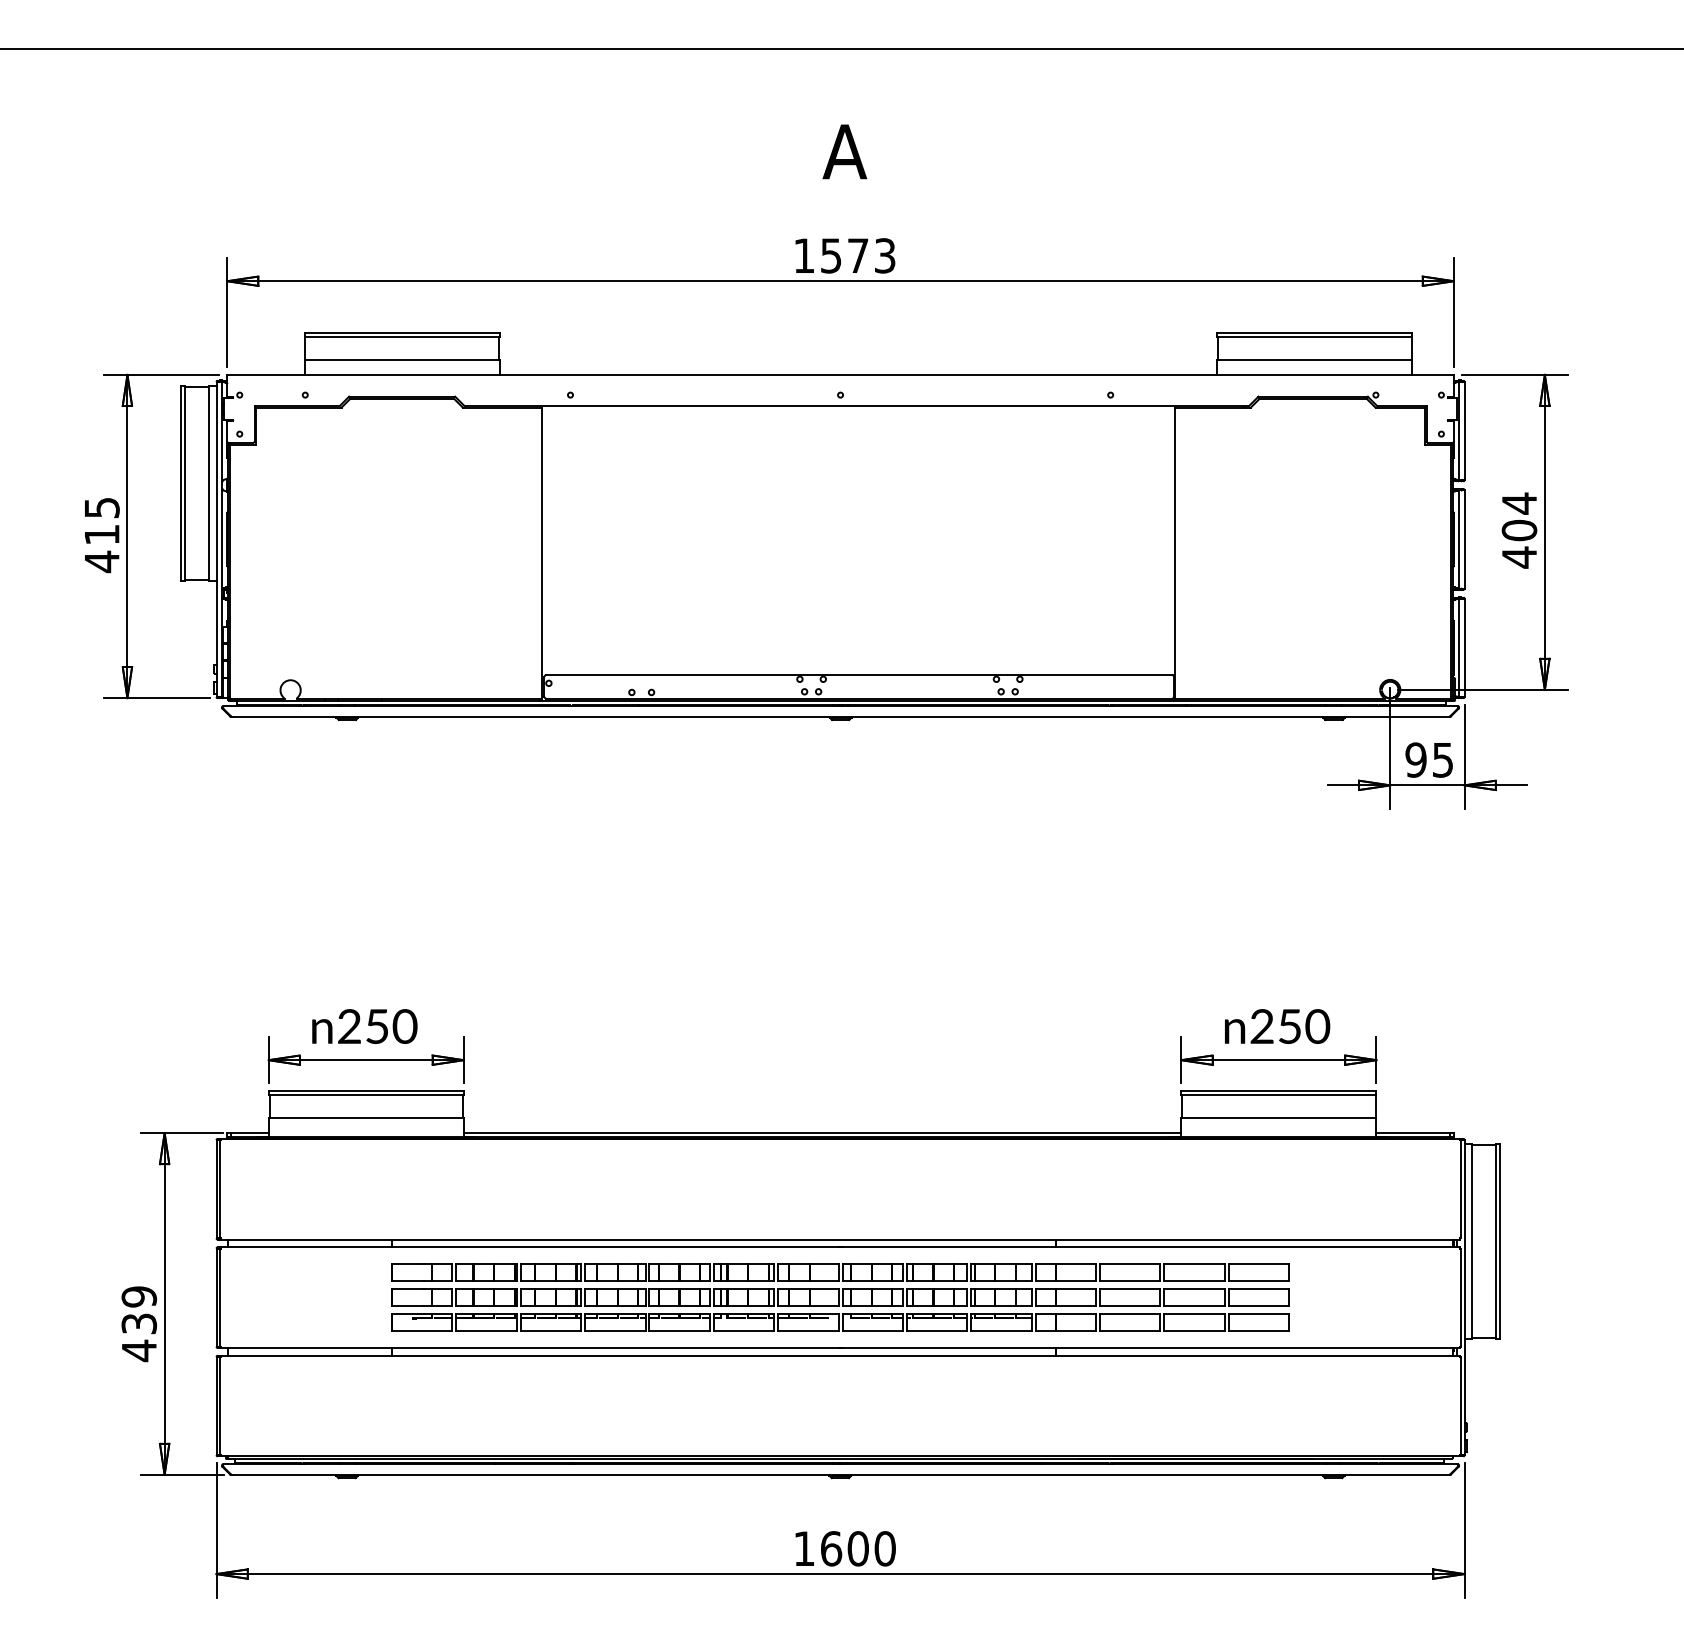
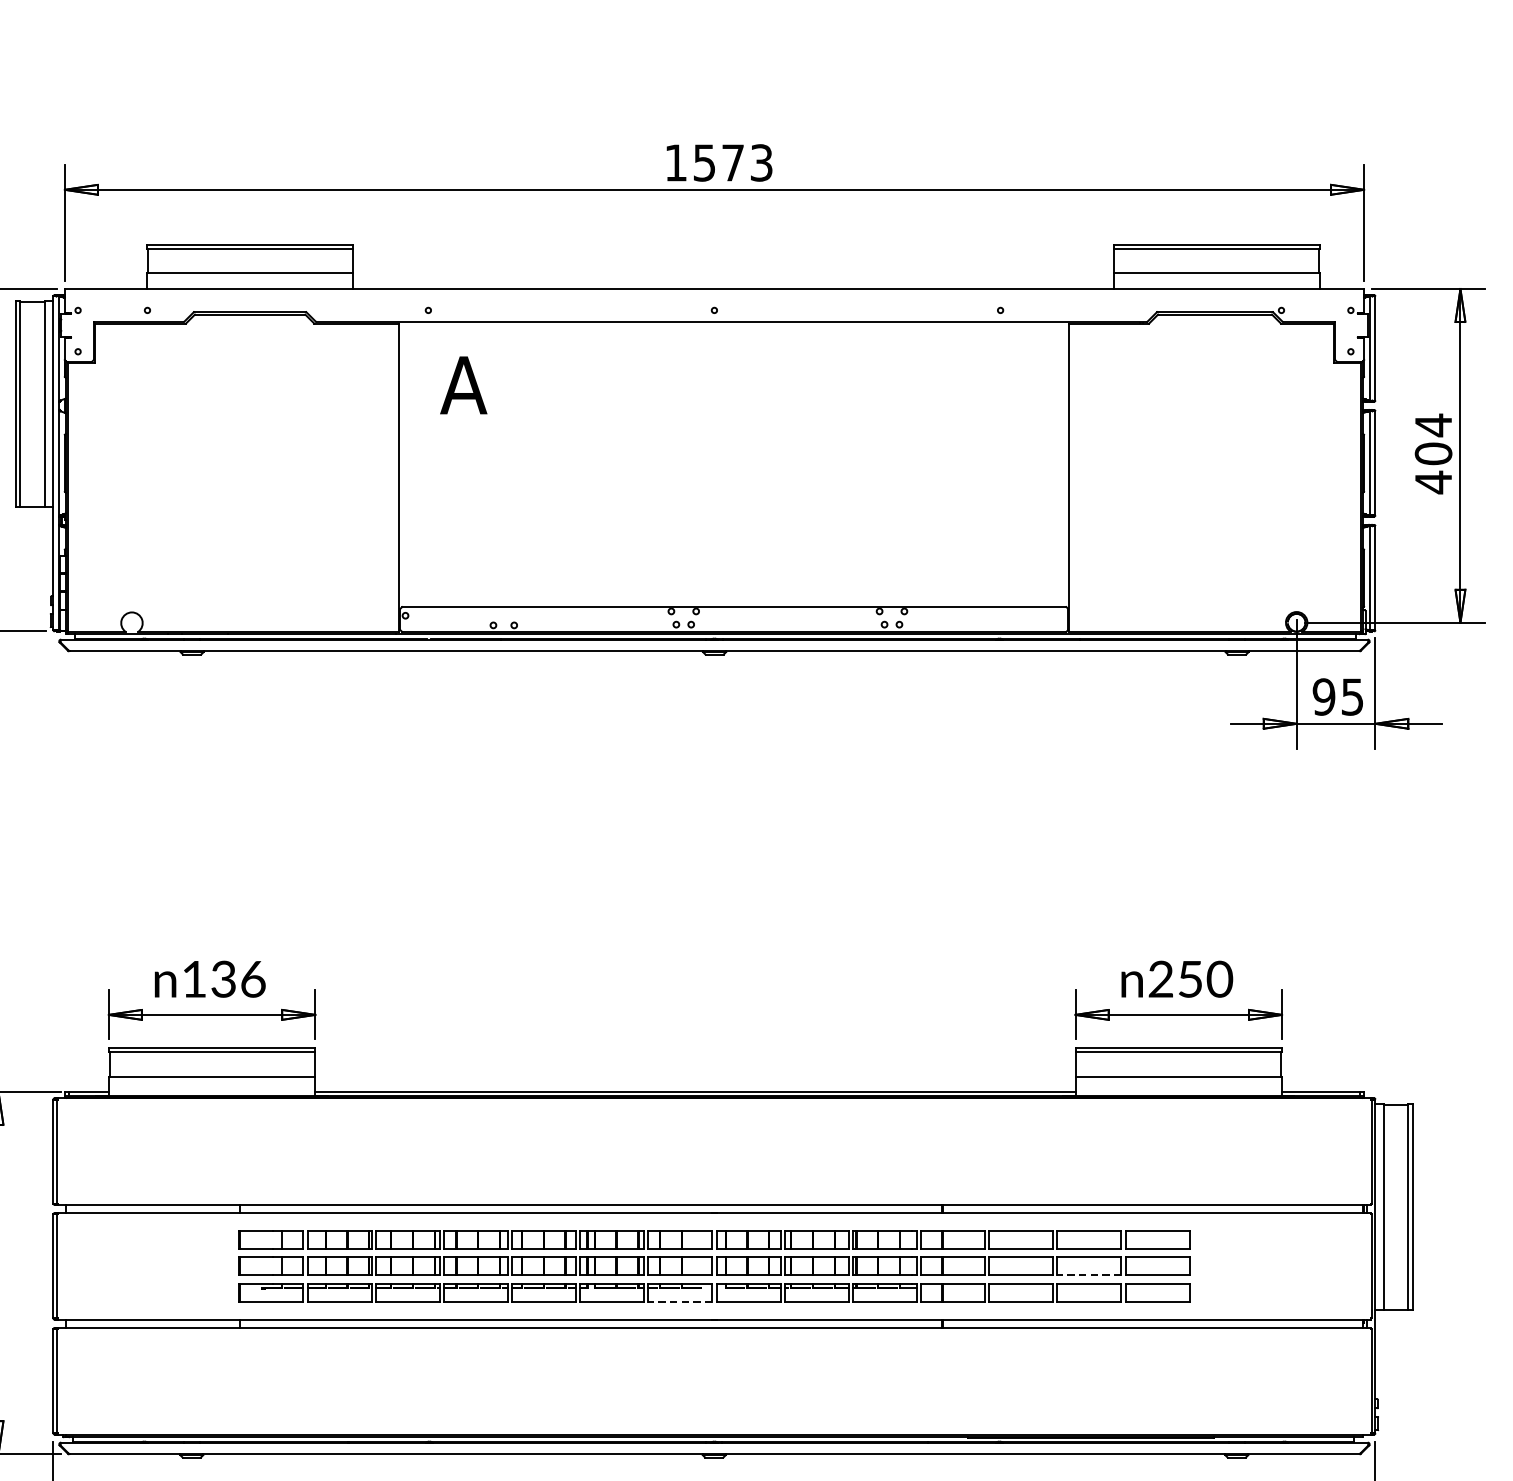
text: (844, 151) -> (463, 384), moved
text: (377, 1026) -> (223, 979), 250 -> 136
line: (1194, 1306) -> (1089, 1275), solid -> dashed
line: (807, 1331) -> (679, 1302), solid -> dashed

